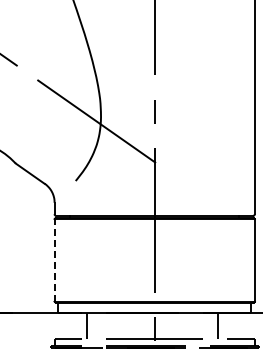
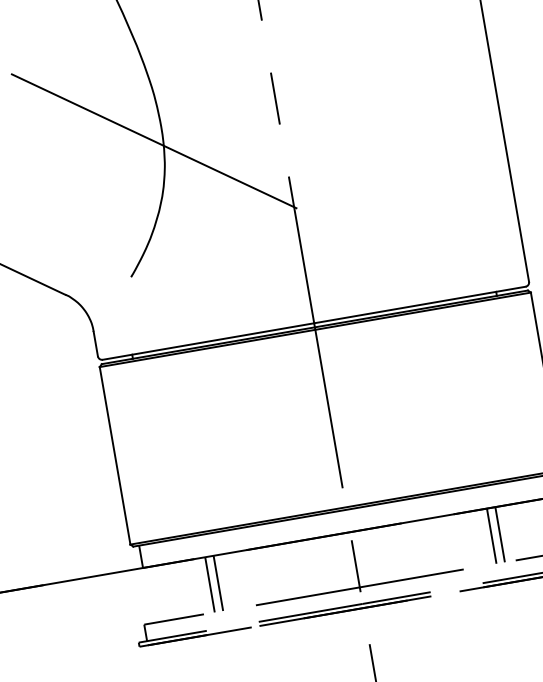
line: (54, 259) -> (114, 454), dashed -> solid
line: (91, 325) -> (218, 582), added
line: (222, 325) -> (500, 533), added

